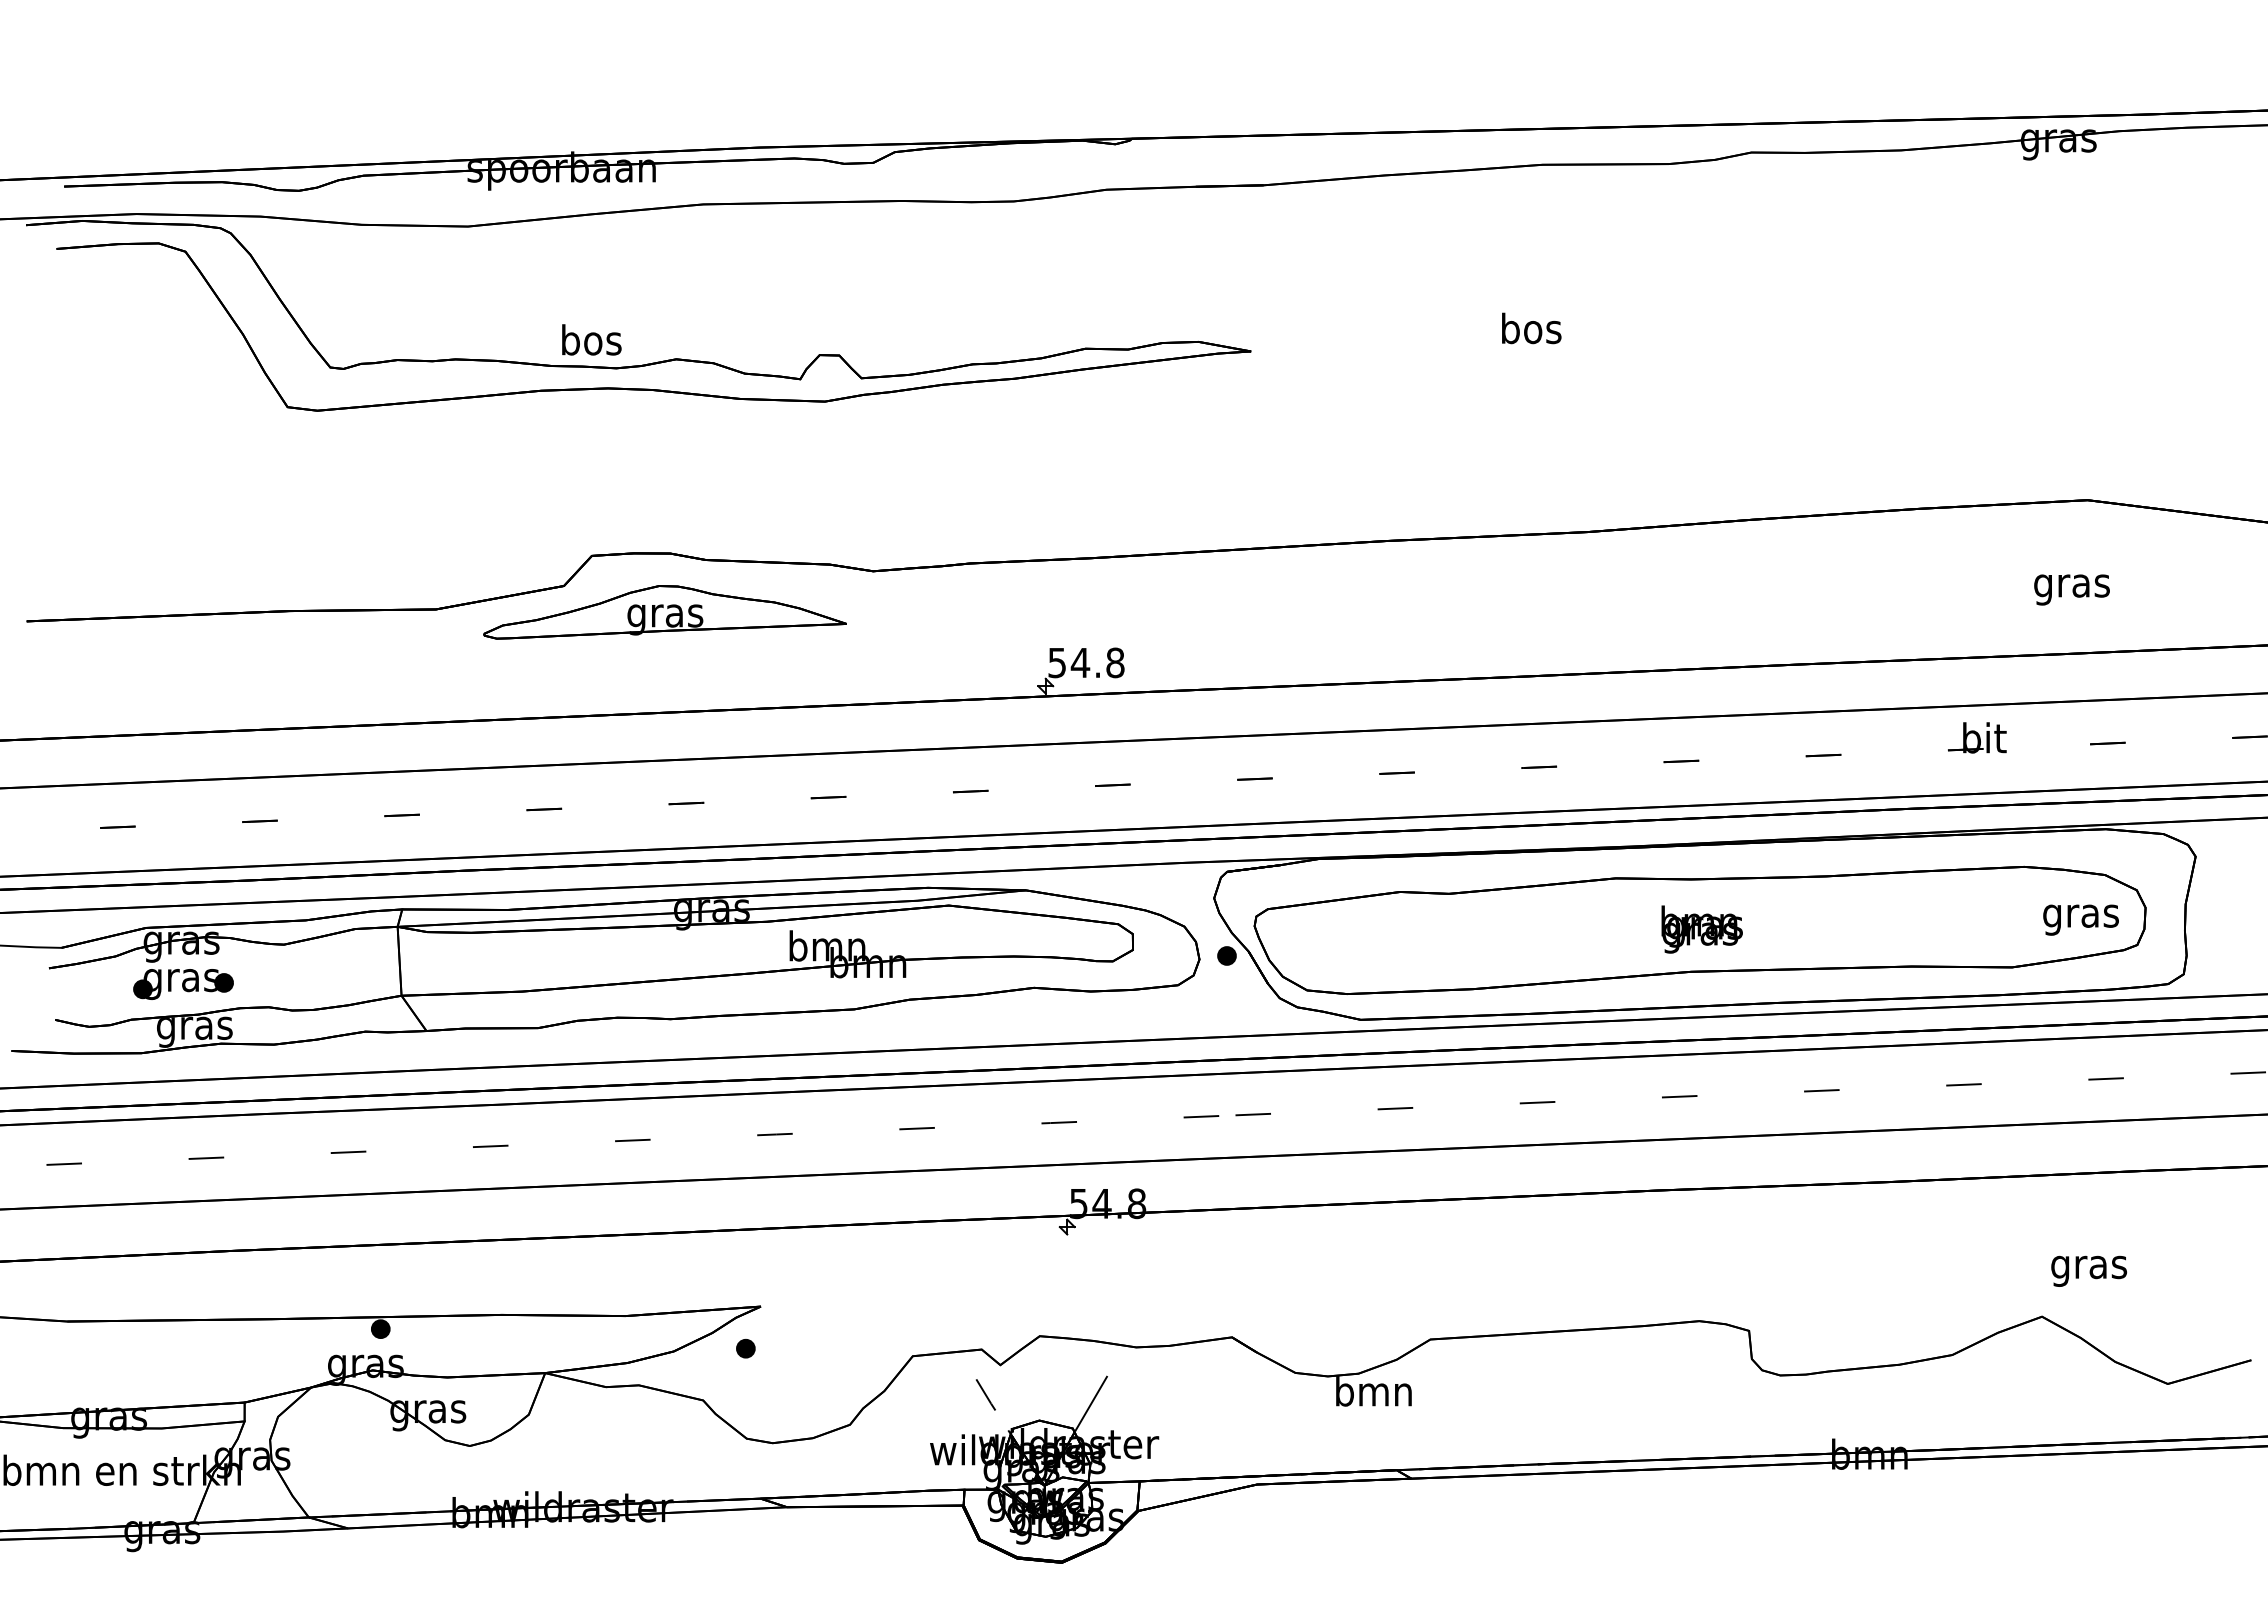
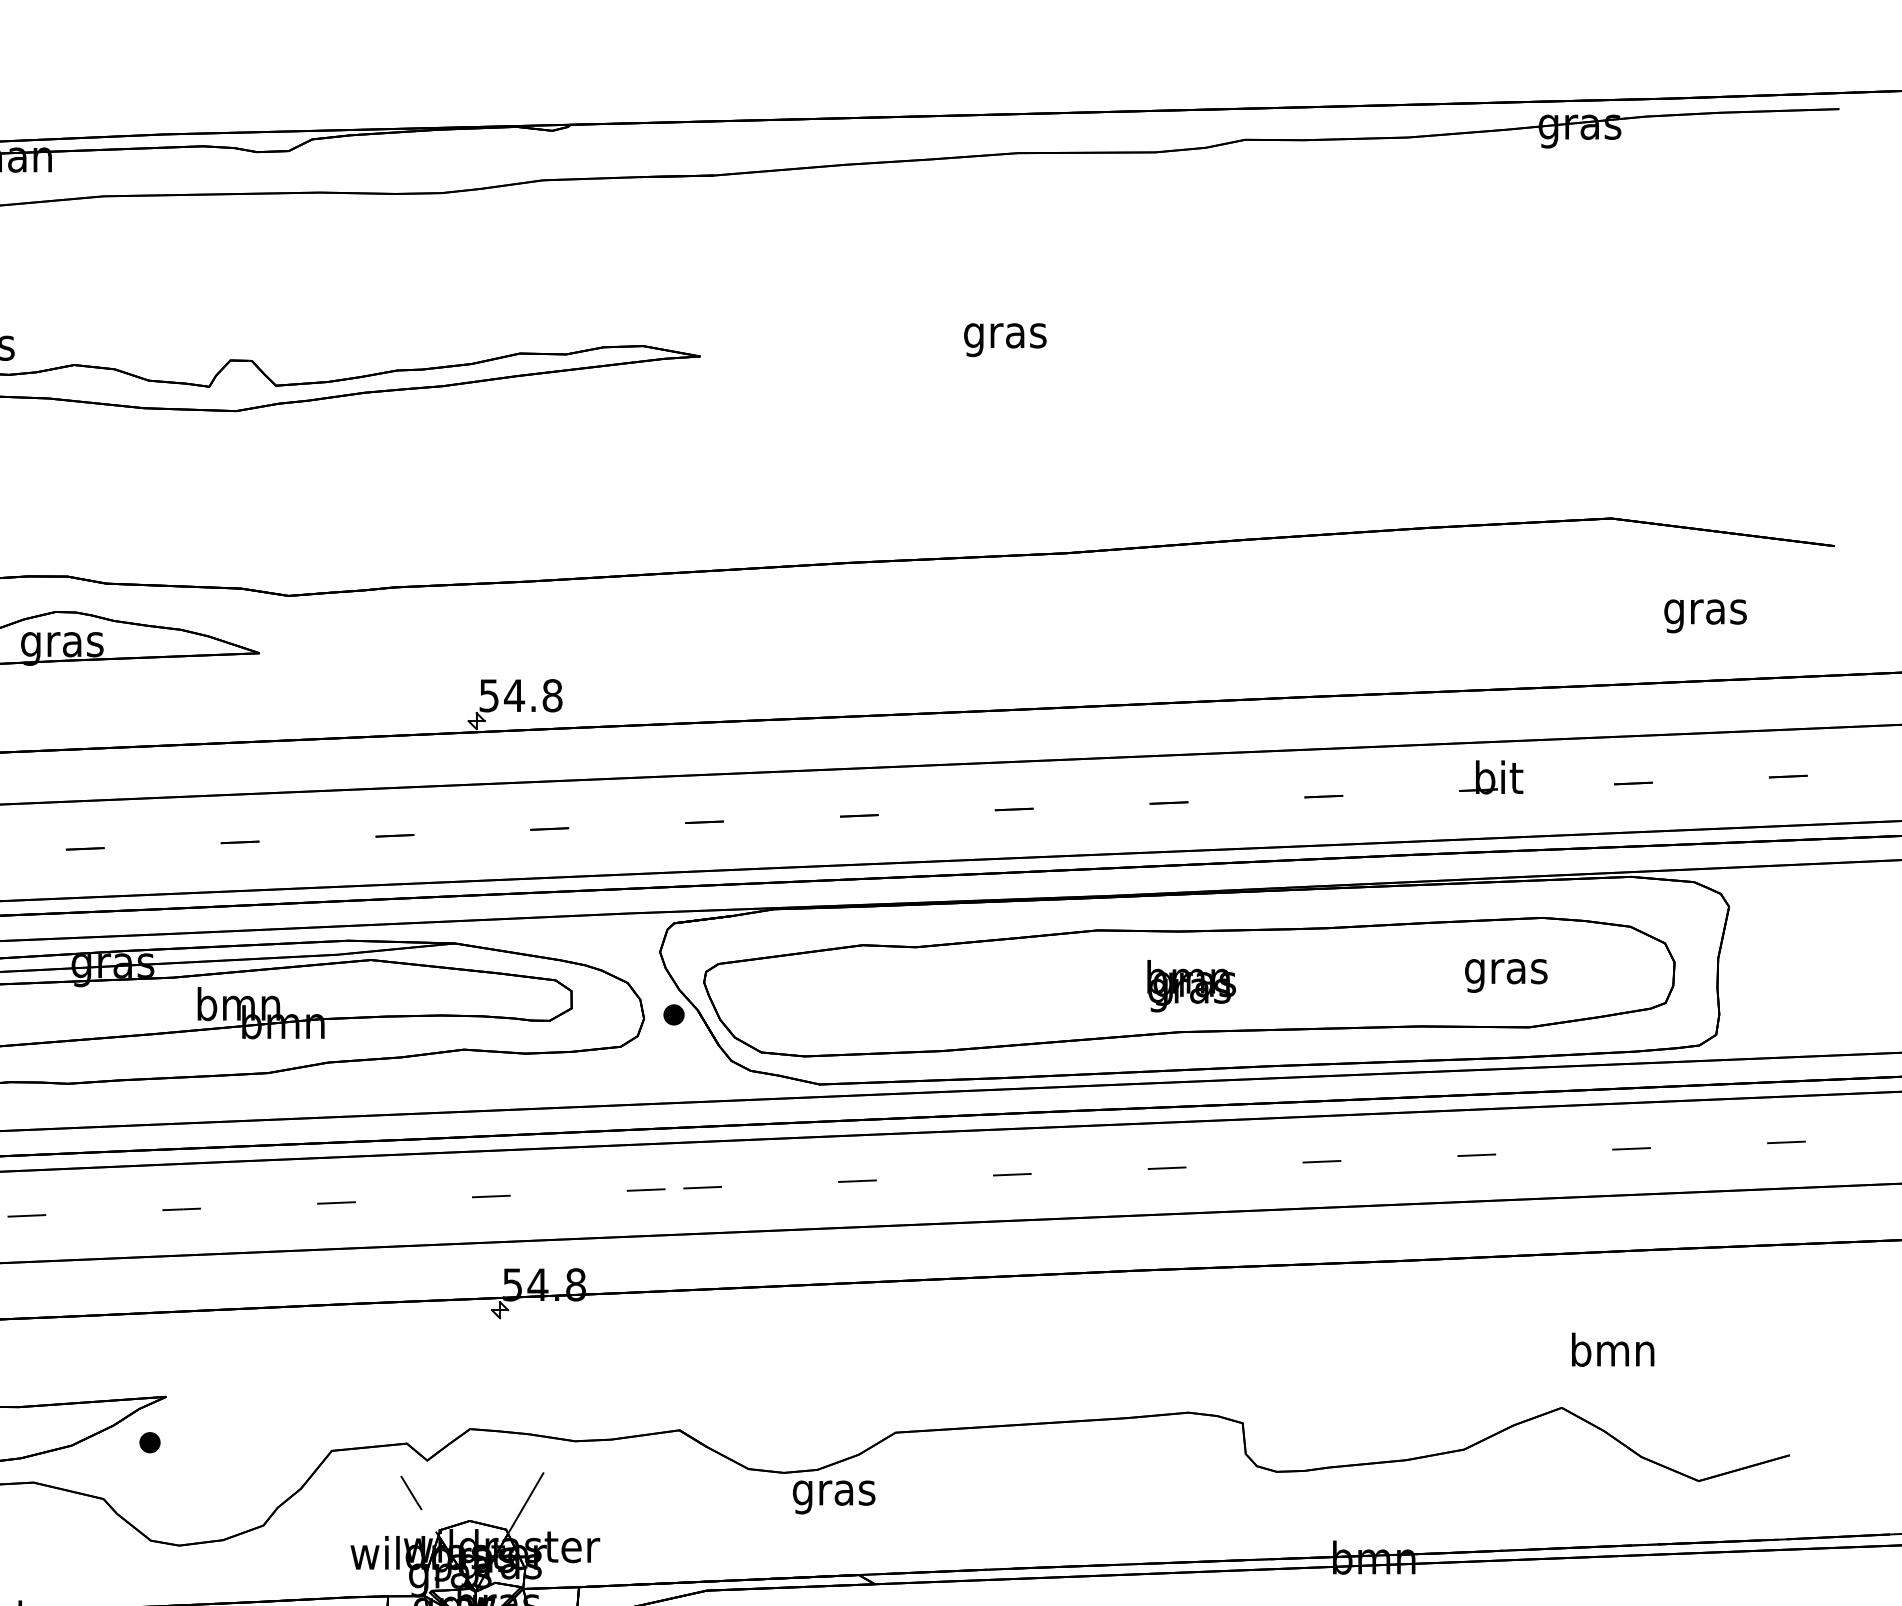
text: (1531, 331) -> (1005, 334), bos -> gras
text: (2071, 589) -> (1704, 615), moved
text: (2080, 919) -> (1505, 975), moved
text: (2089, 1266) -> (1613, 1353), gras -> bmn
text: (1373, 1395) -> (833, 1493), bmn -> gras

